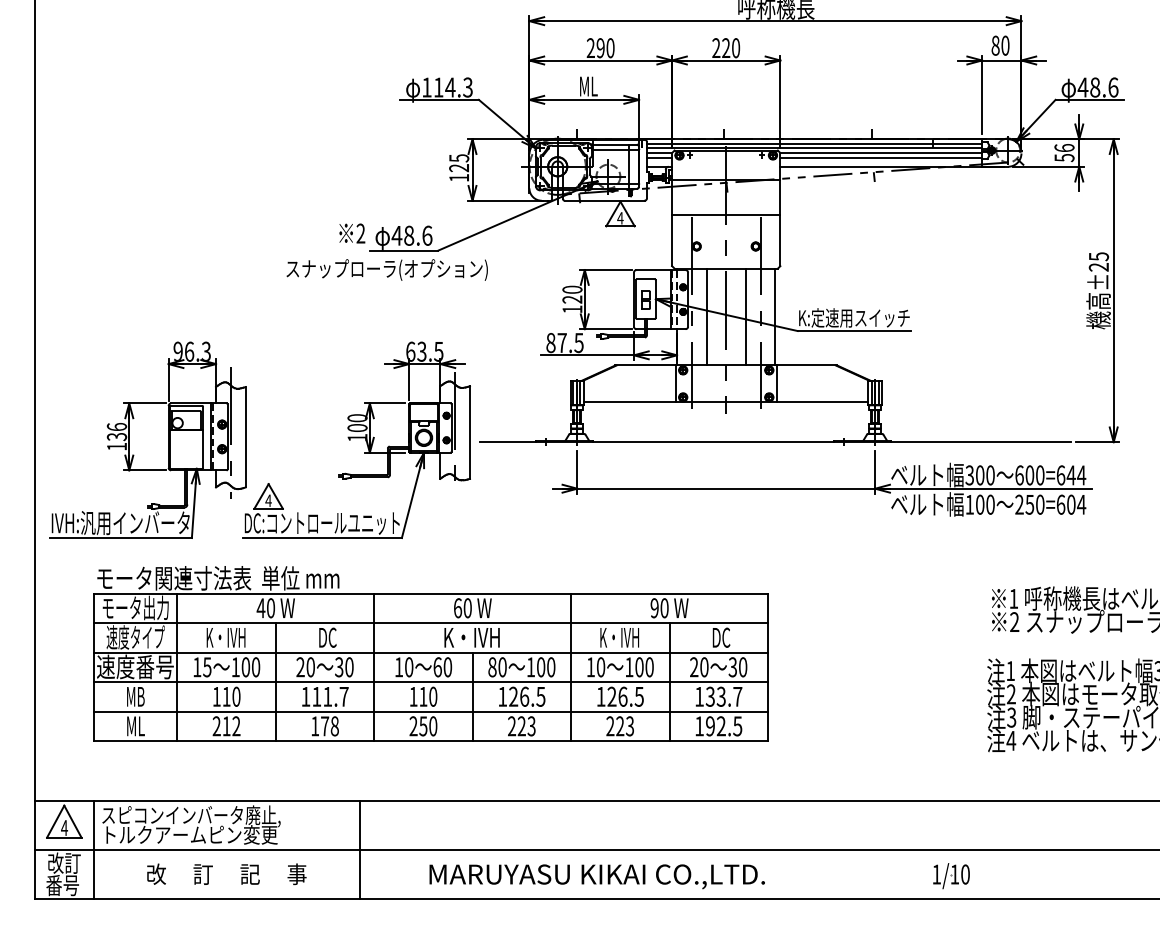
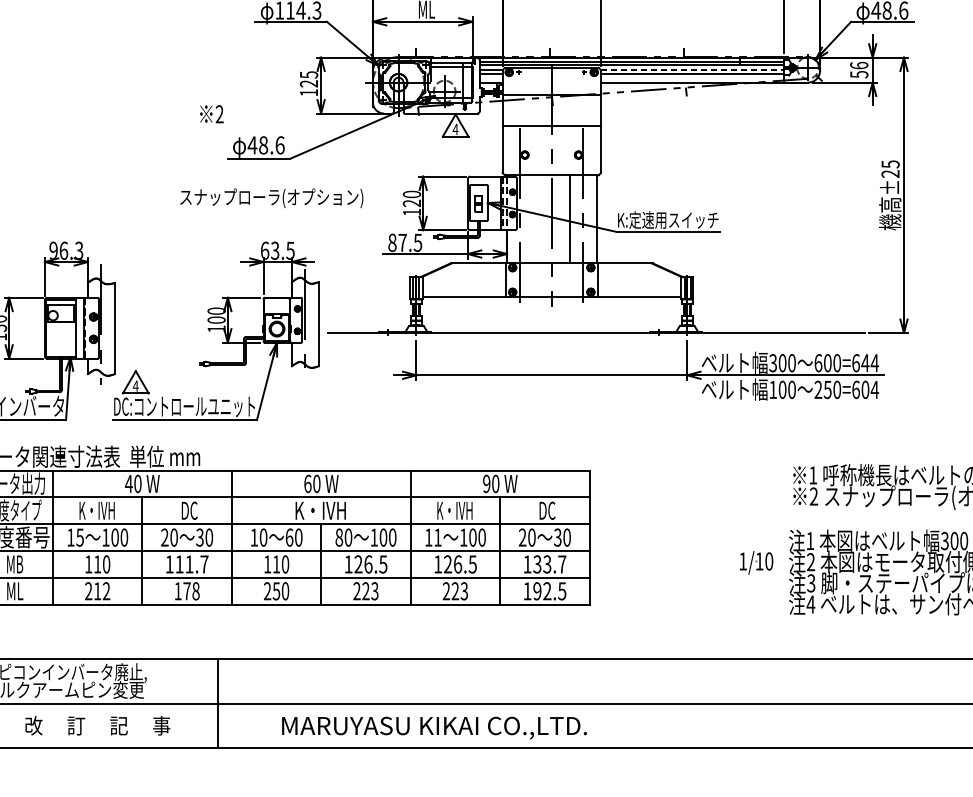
line: (881, 153) -> (692, 70), solid -> dashed
text: (352, 233) -> (212, 114), moved
text: (386, 269) -> (271, 197), moved
line: (706, 316) -> (533, 218), removed
text: (601, 667) -> (438, 537), 10 -> 11
part: (951, 876) -> (756, 563), moved

